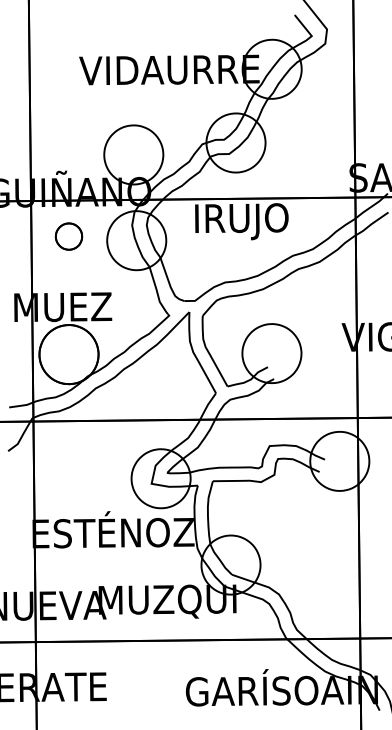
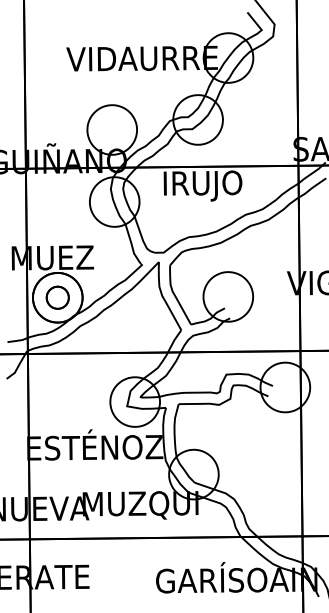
part: (68, 236) -> (57, 297), moved

